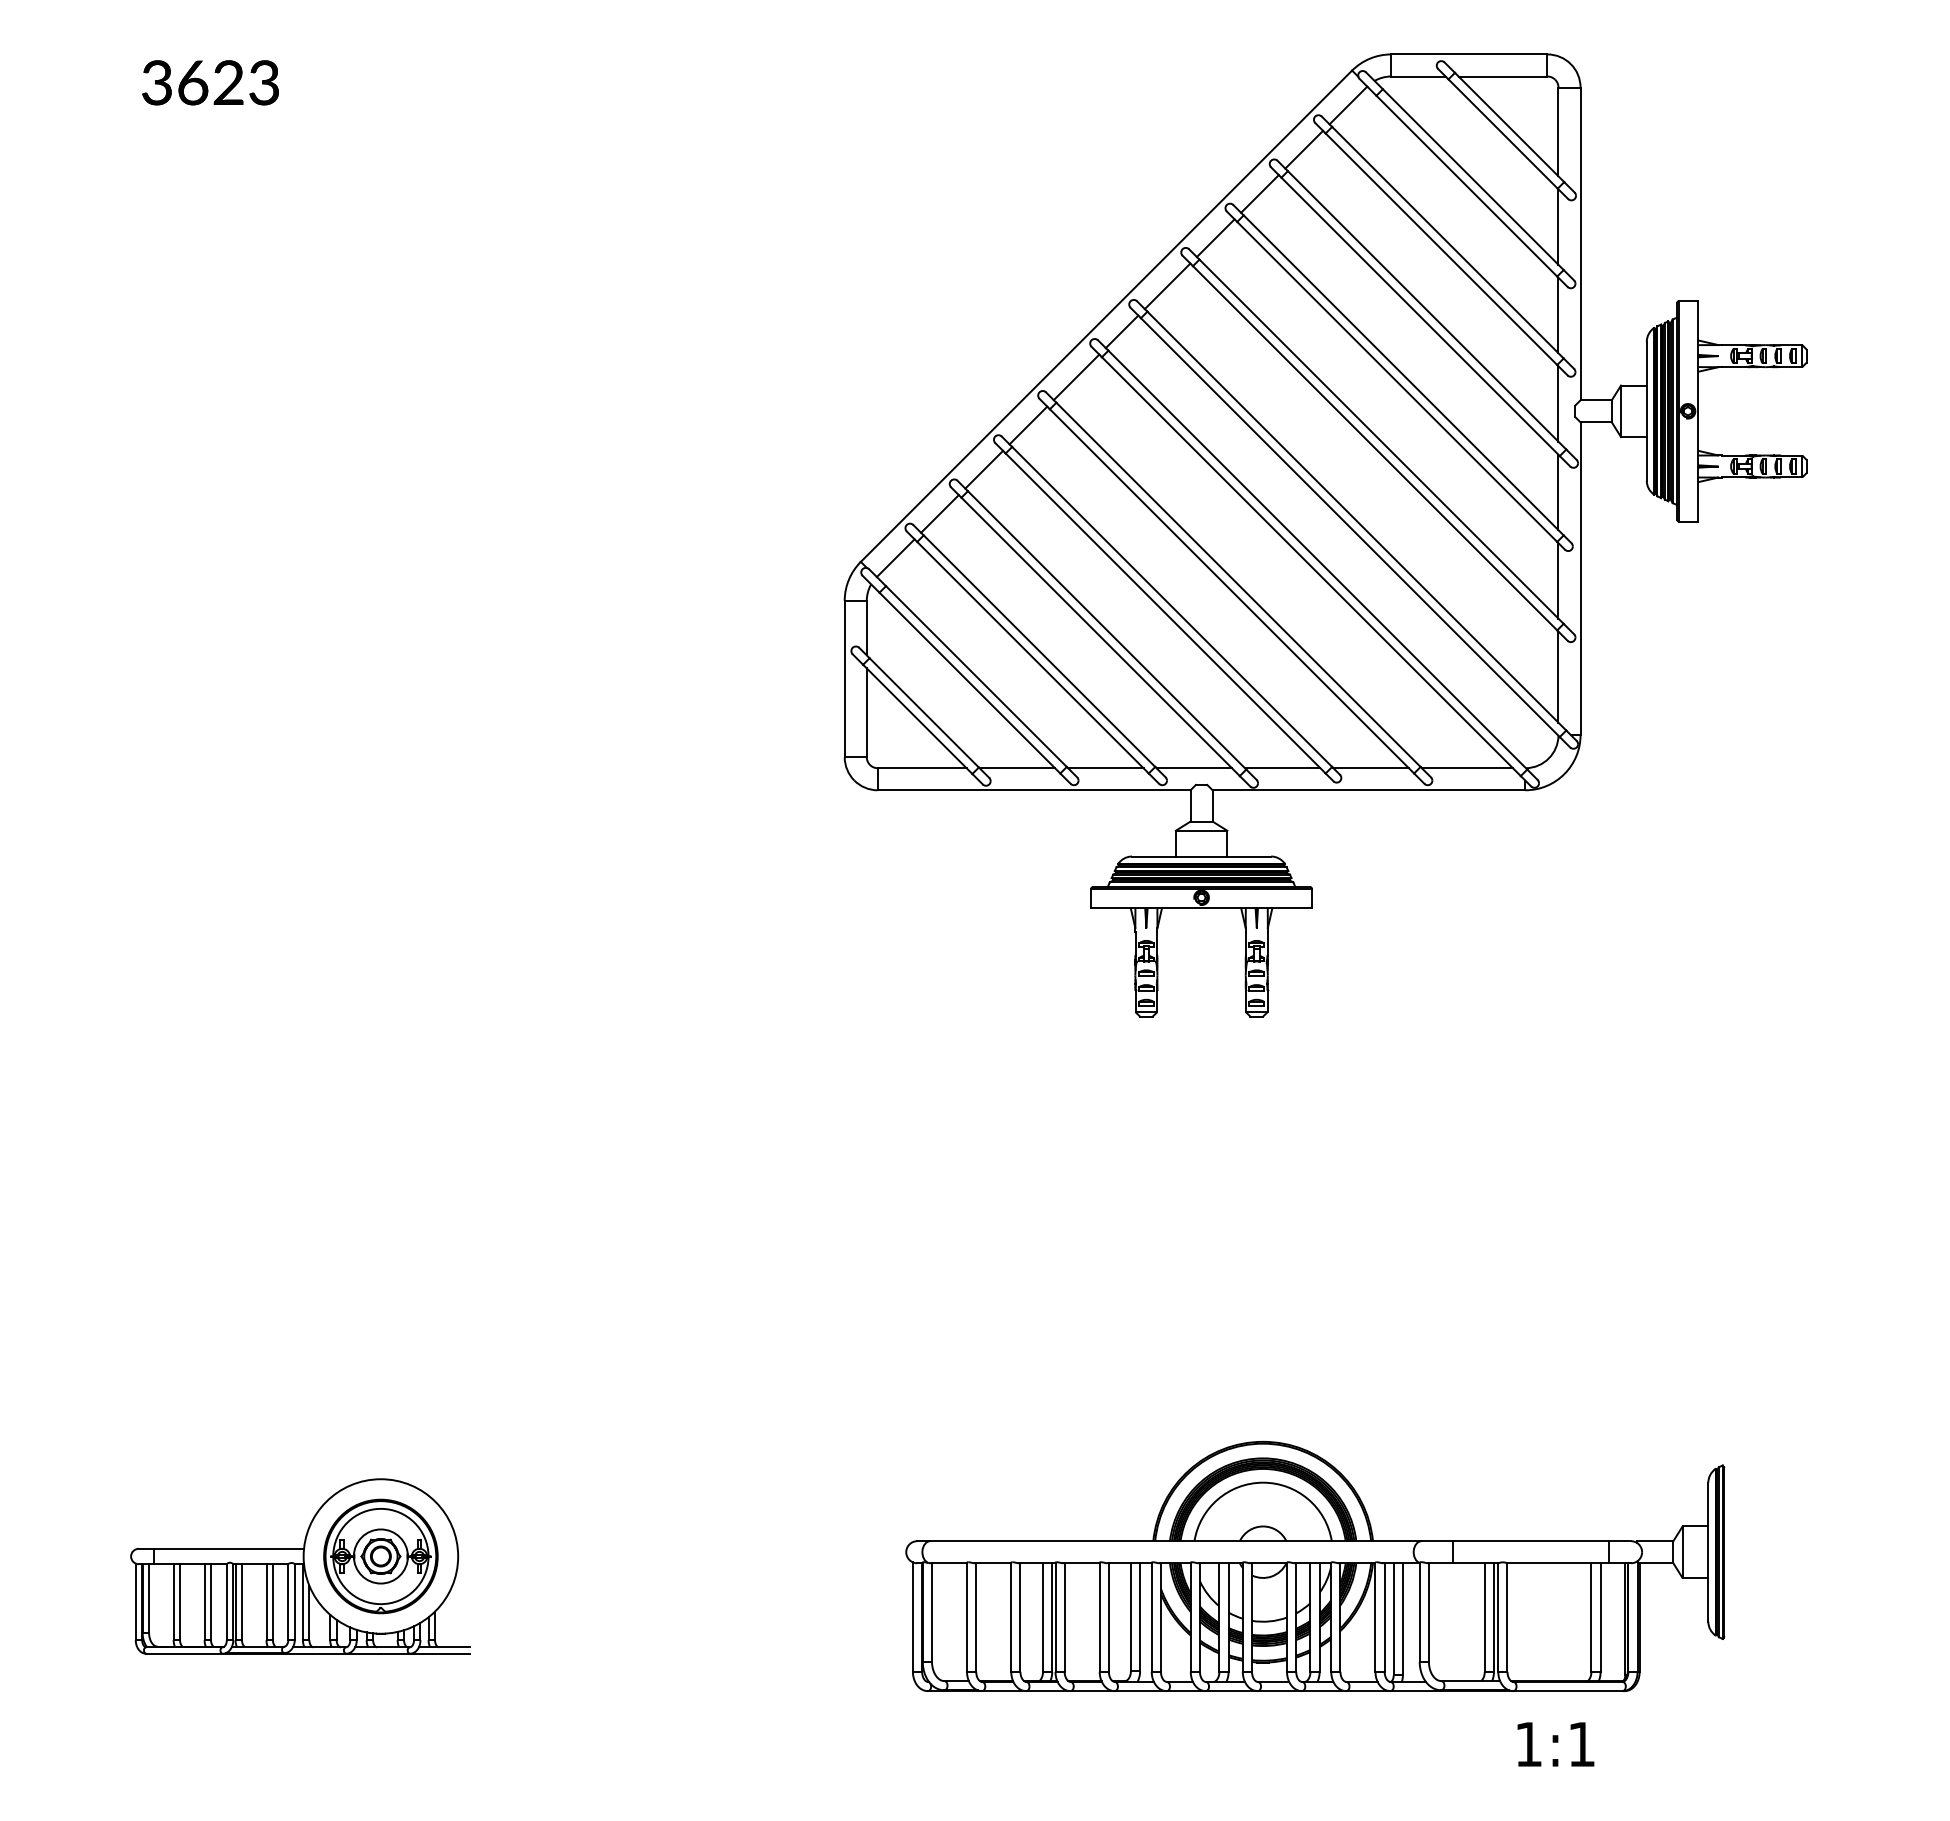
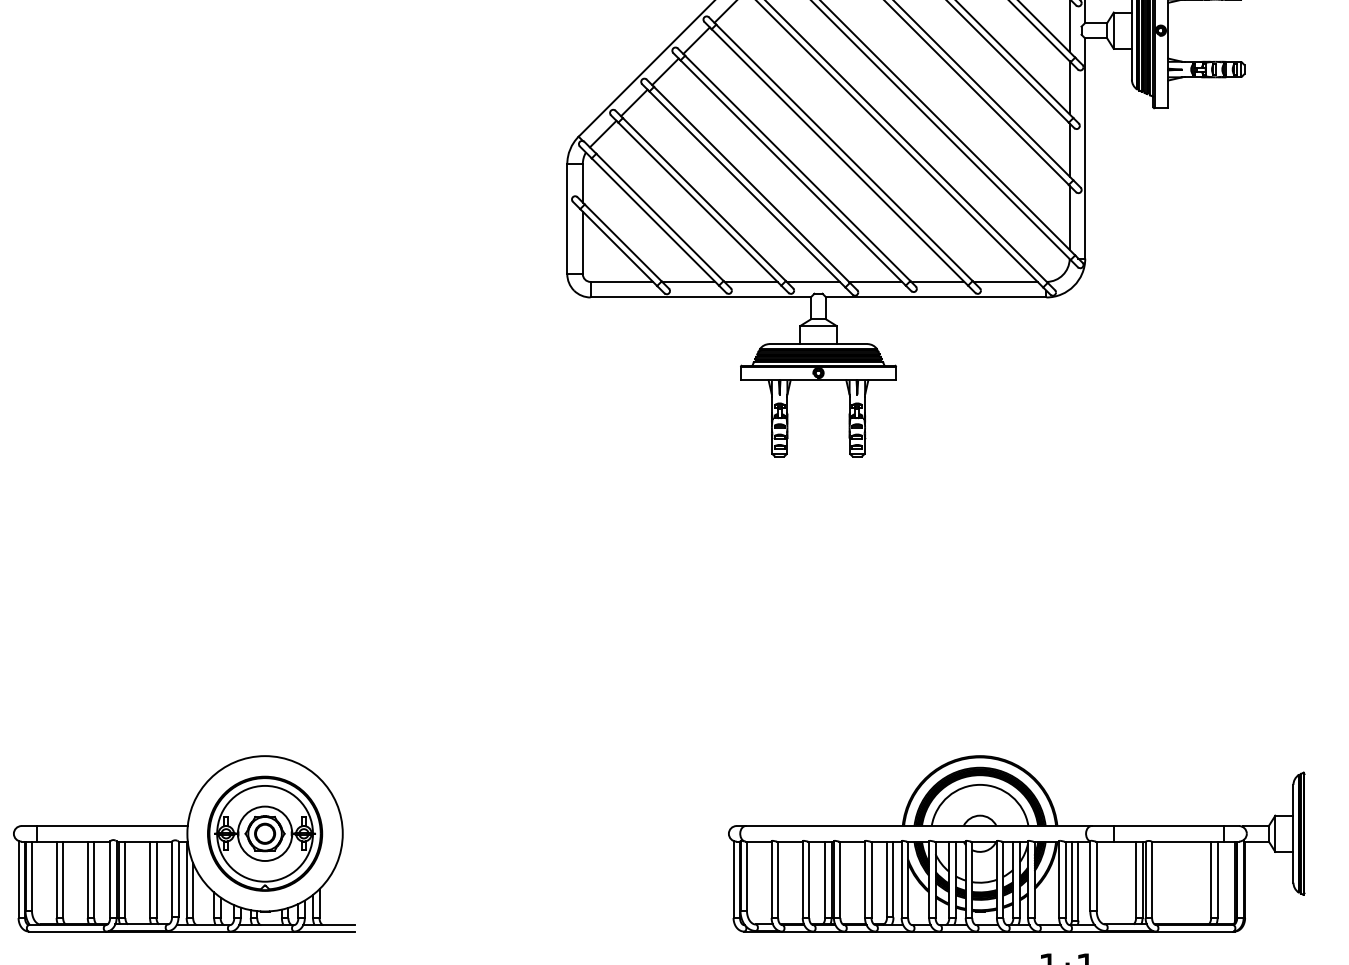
part: (300, 1566) -> (184, 843), size x1.43
part: (1315, 1566) -> (1016, 843), moved

